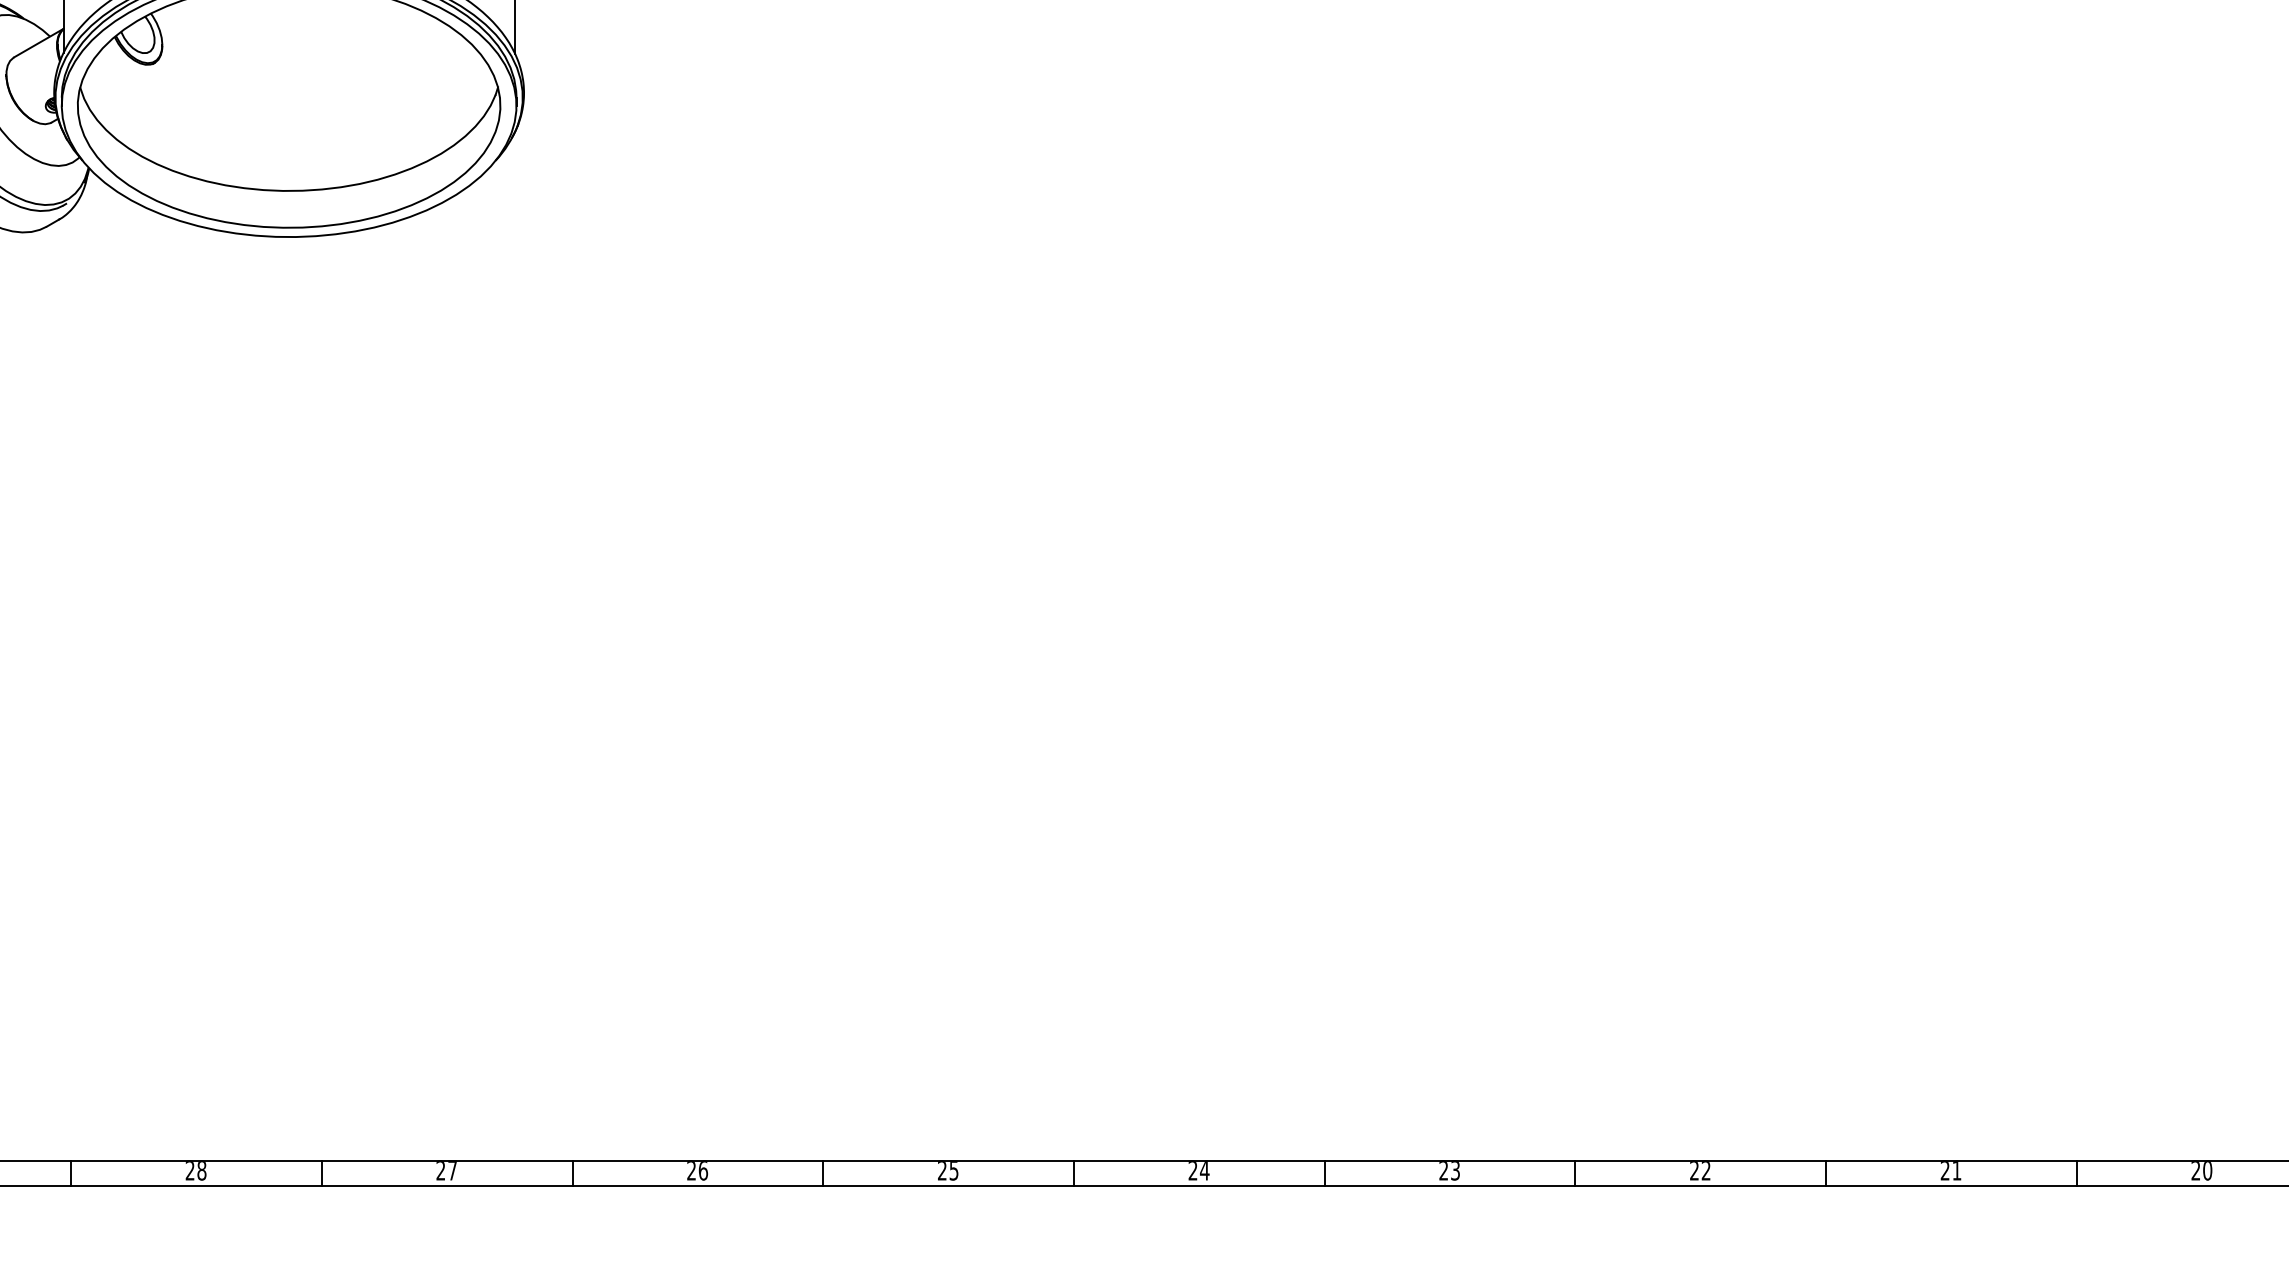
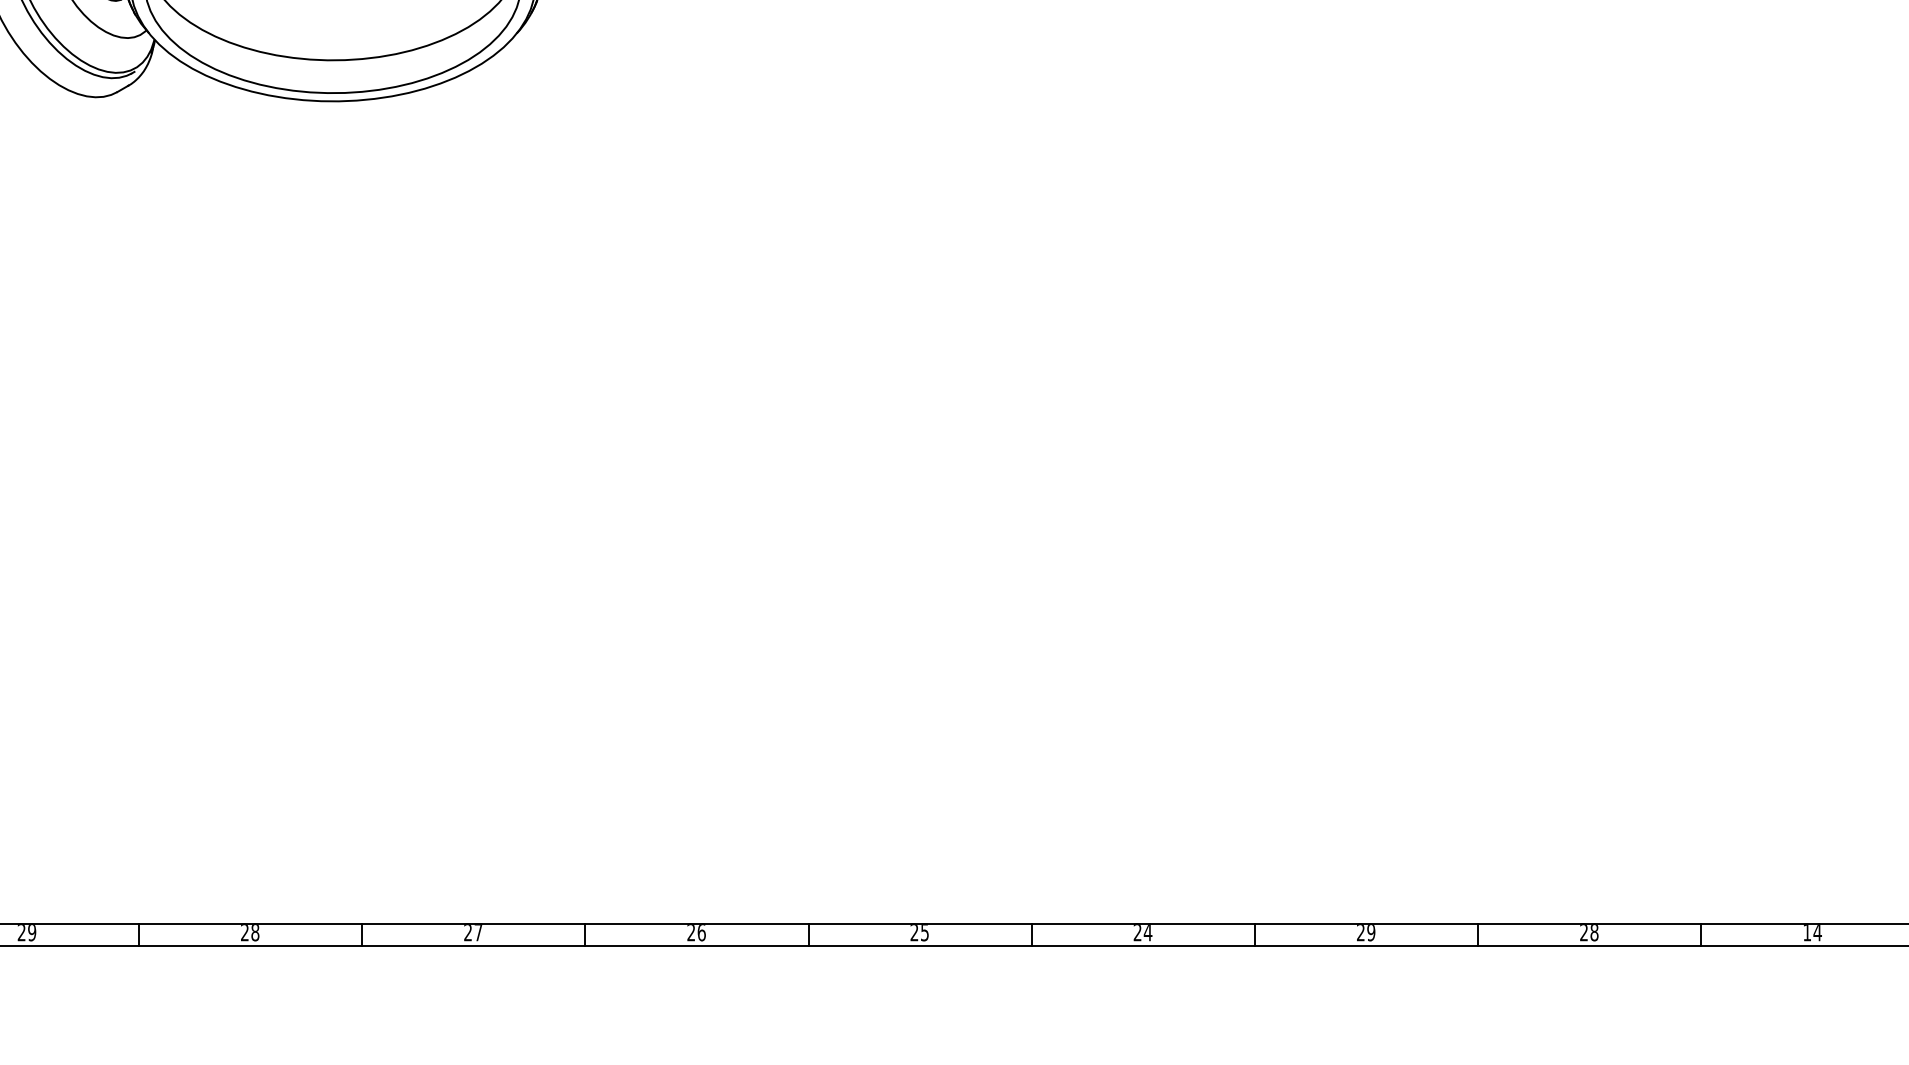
text: (1455, 1171) -> (1371, 933), 23 -> 29
text: (1705, 1171) -> (1593, 933), 22 -> 28
text: (1950, 1171) -> (1811, 933), 21 -> 14

